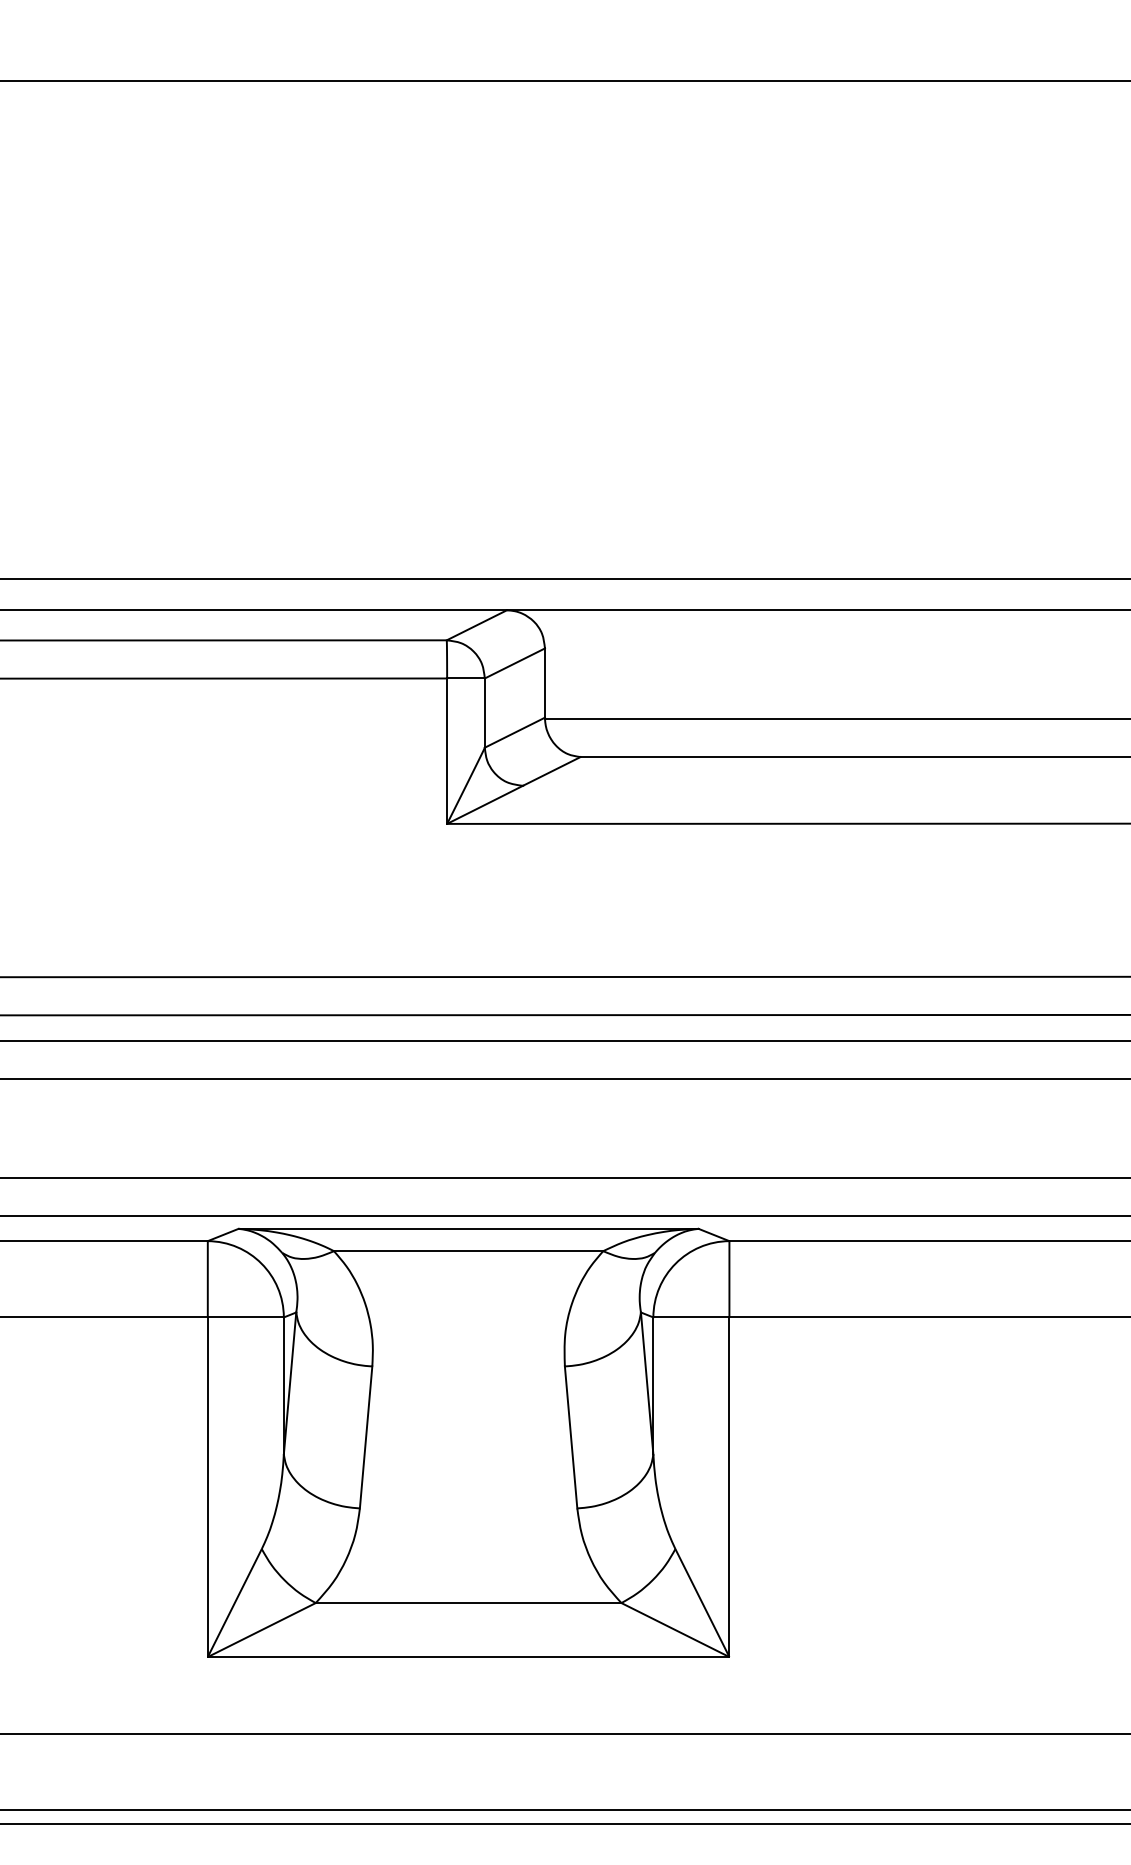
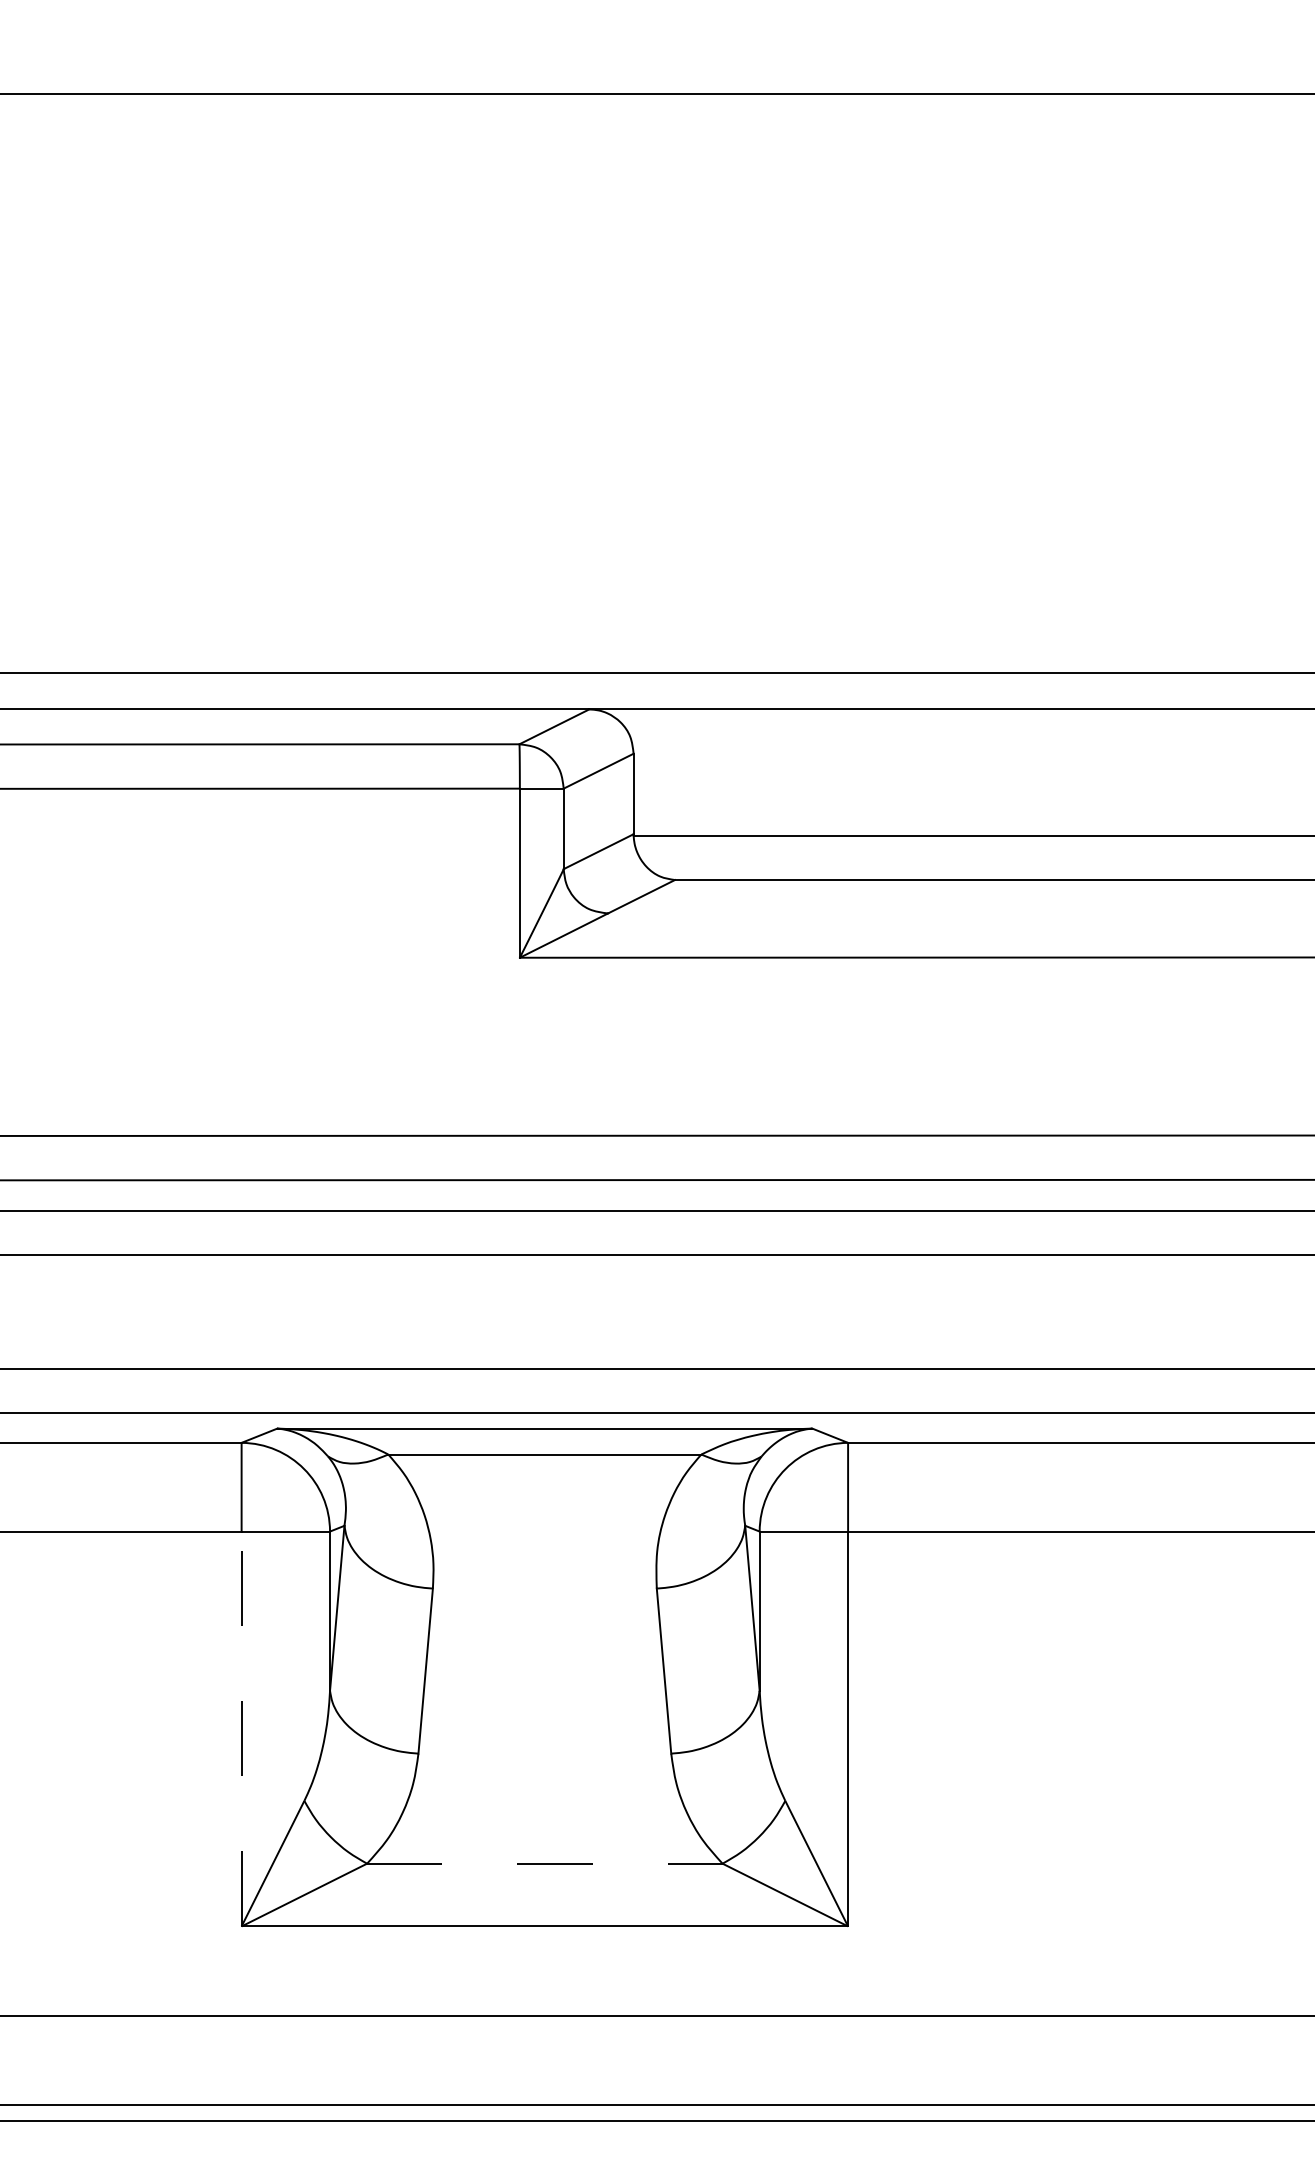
line: (207, 1487) -> (241, 1729), solid -> dashed
line: (468, 1603) -> (544, 1864), solid -> dashed

